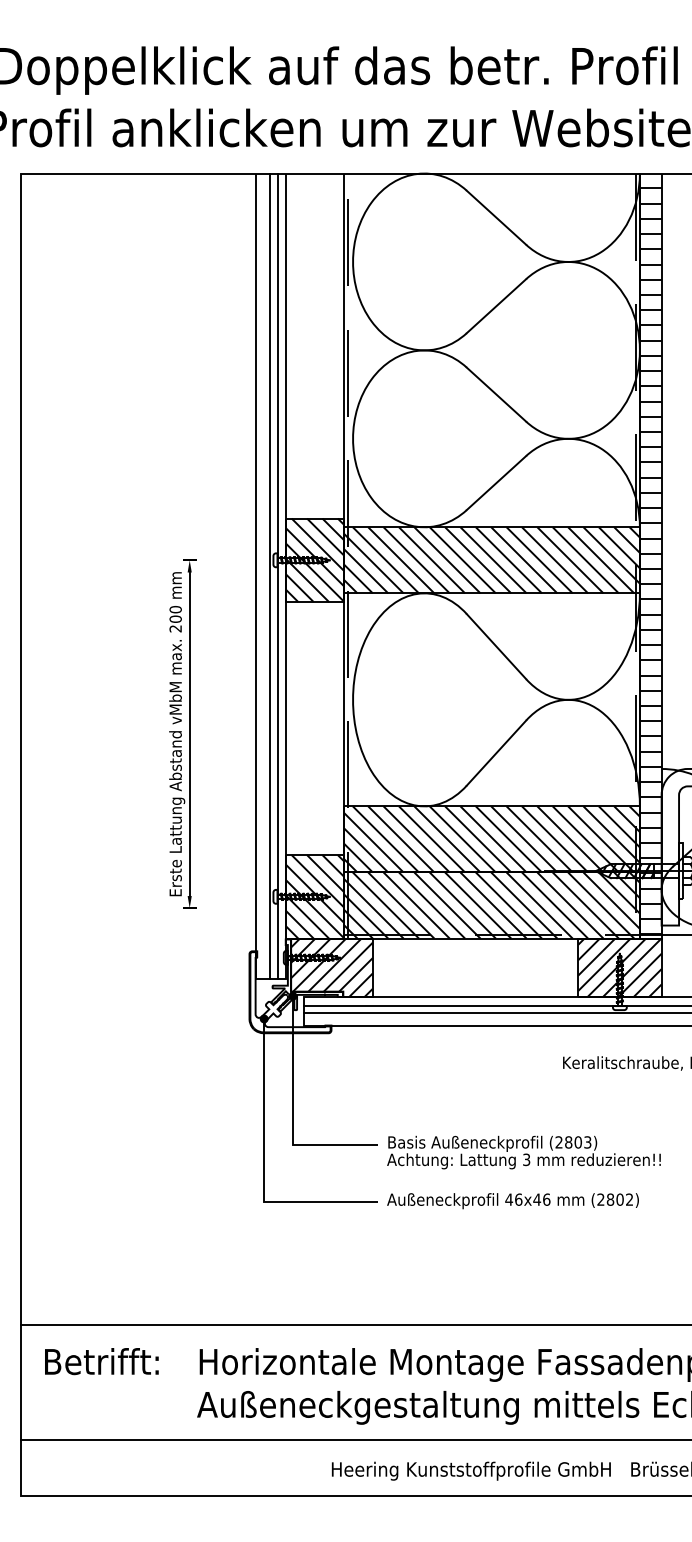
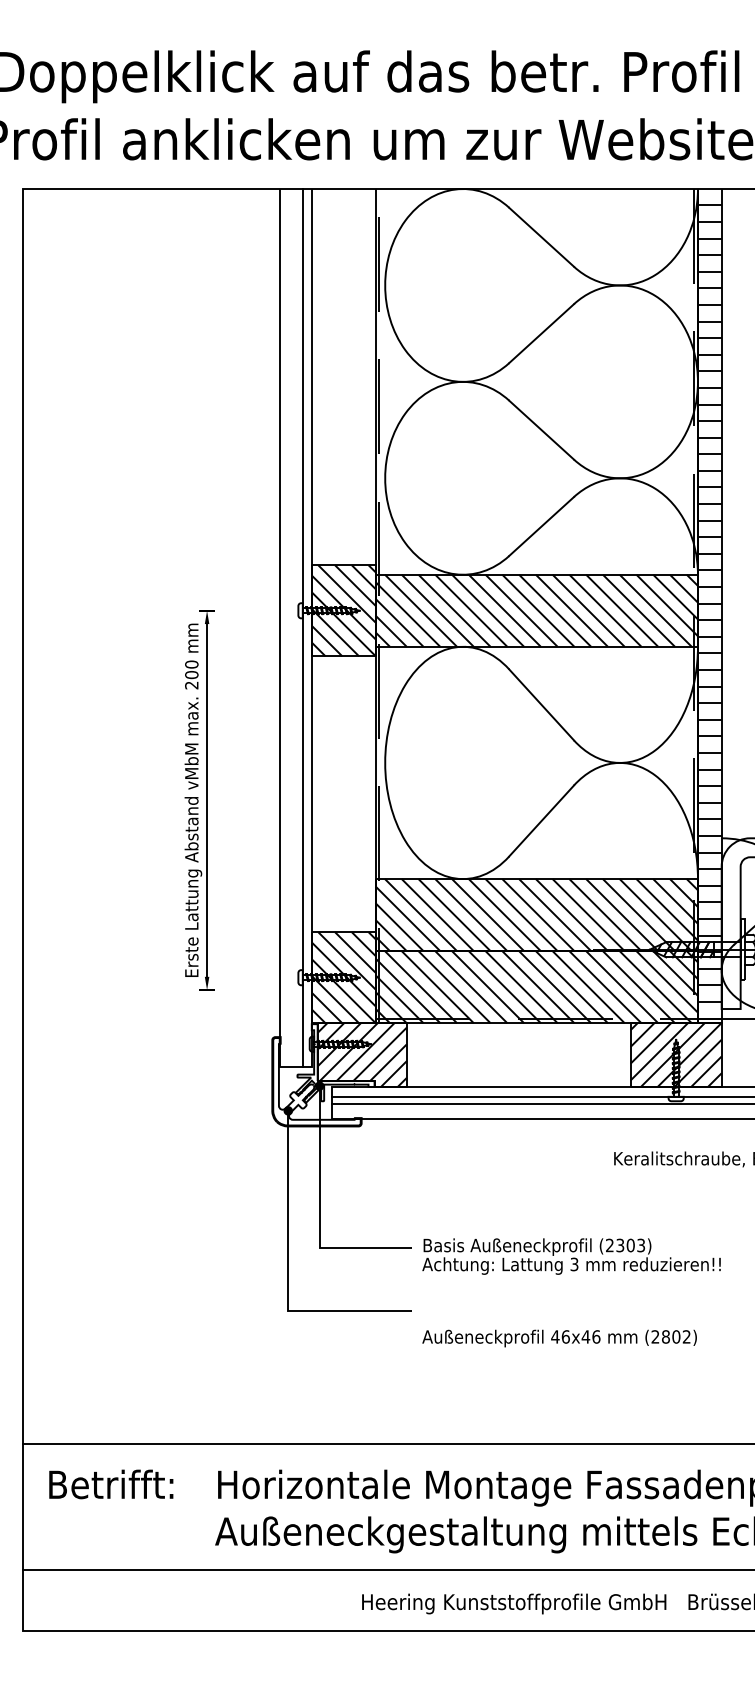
line: (269, 576) -> (294, 628), removed
text: (568, 1142) -> (620, 1245), (2803) -> (2303)
text: (512, 1201) -> (559, 1338), moved

